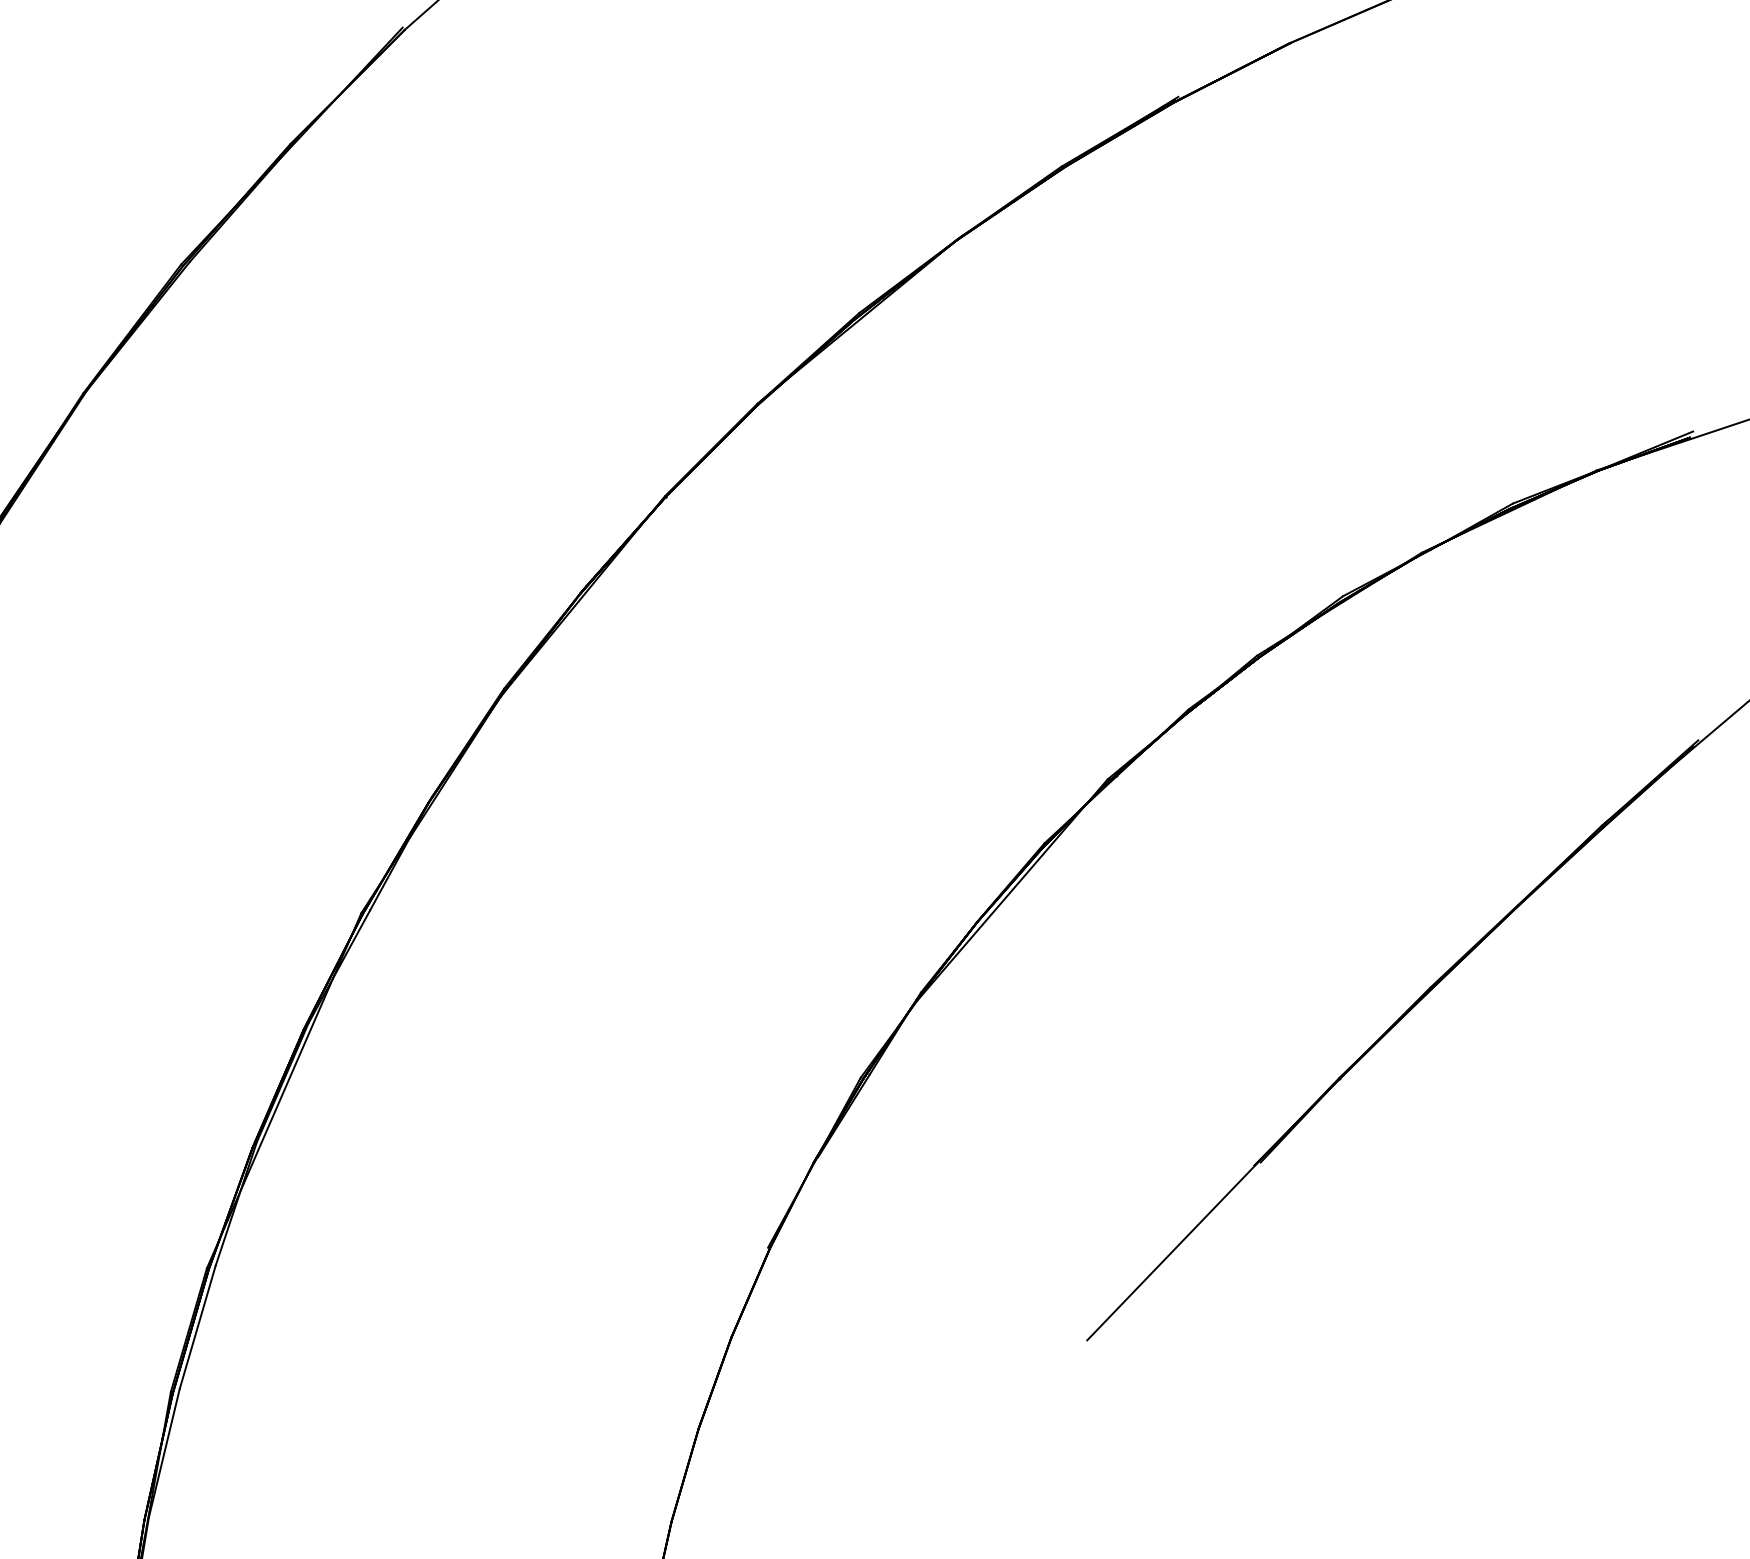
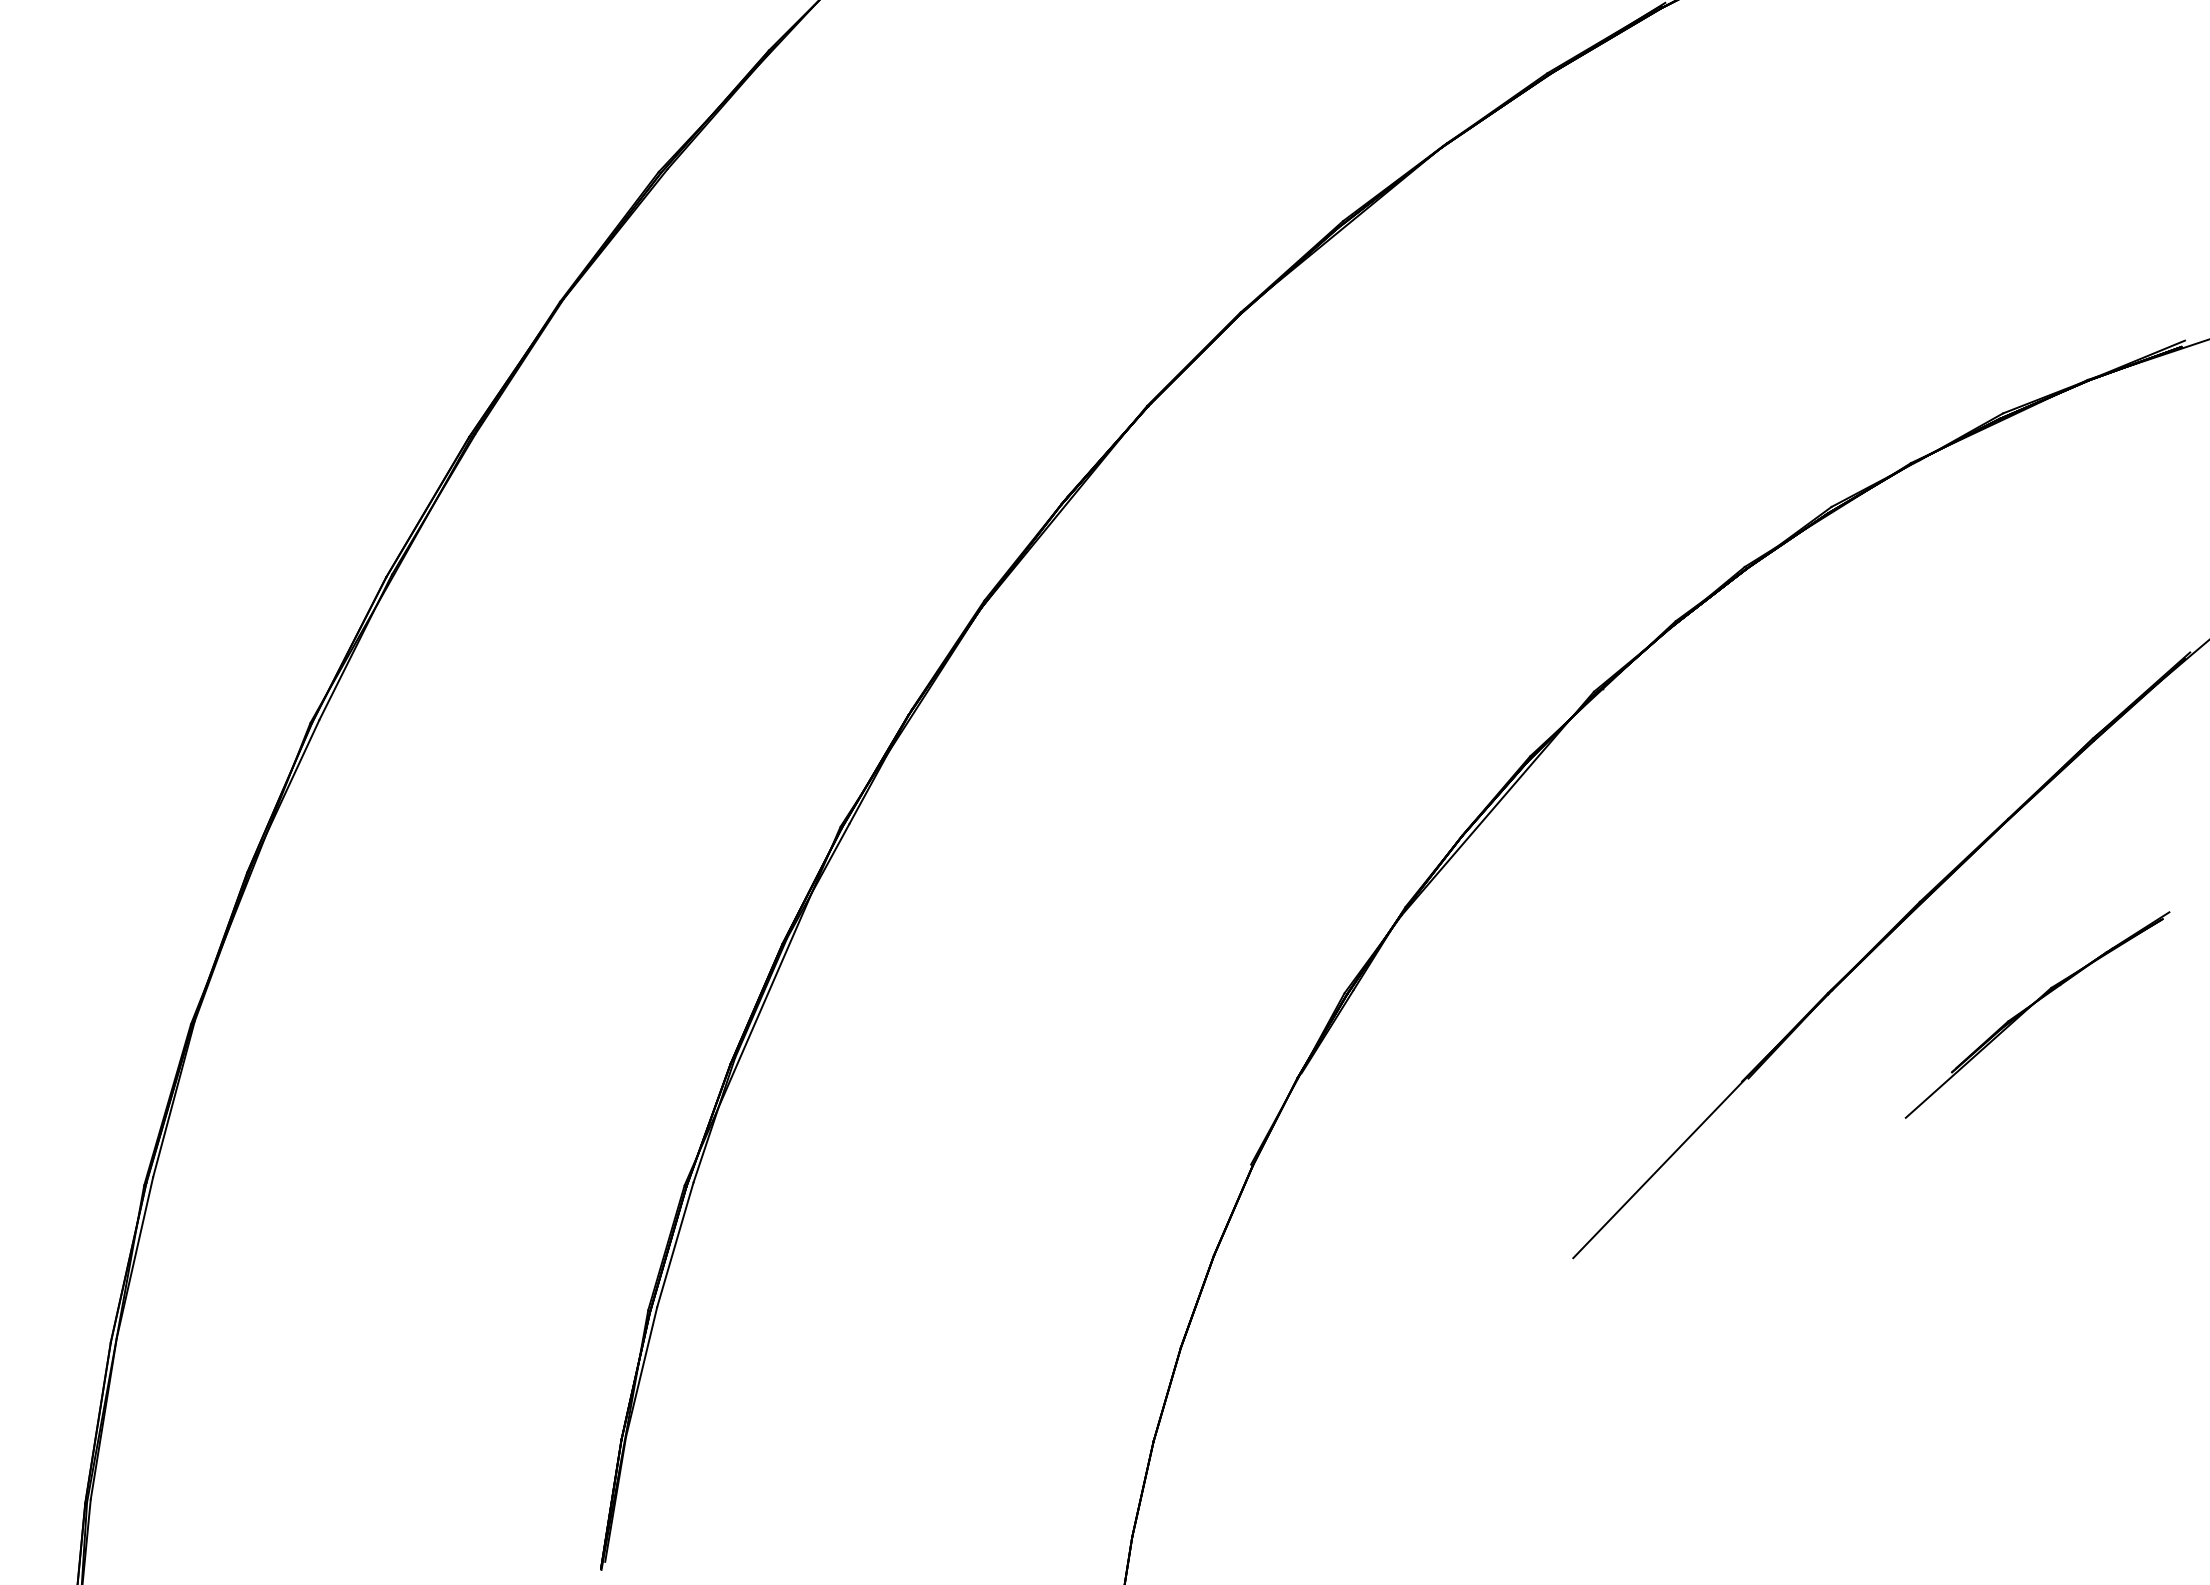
part: (1542, 1091) -> (2032, 1006), added

